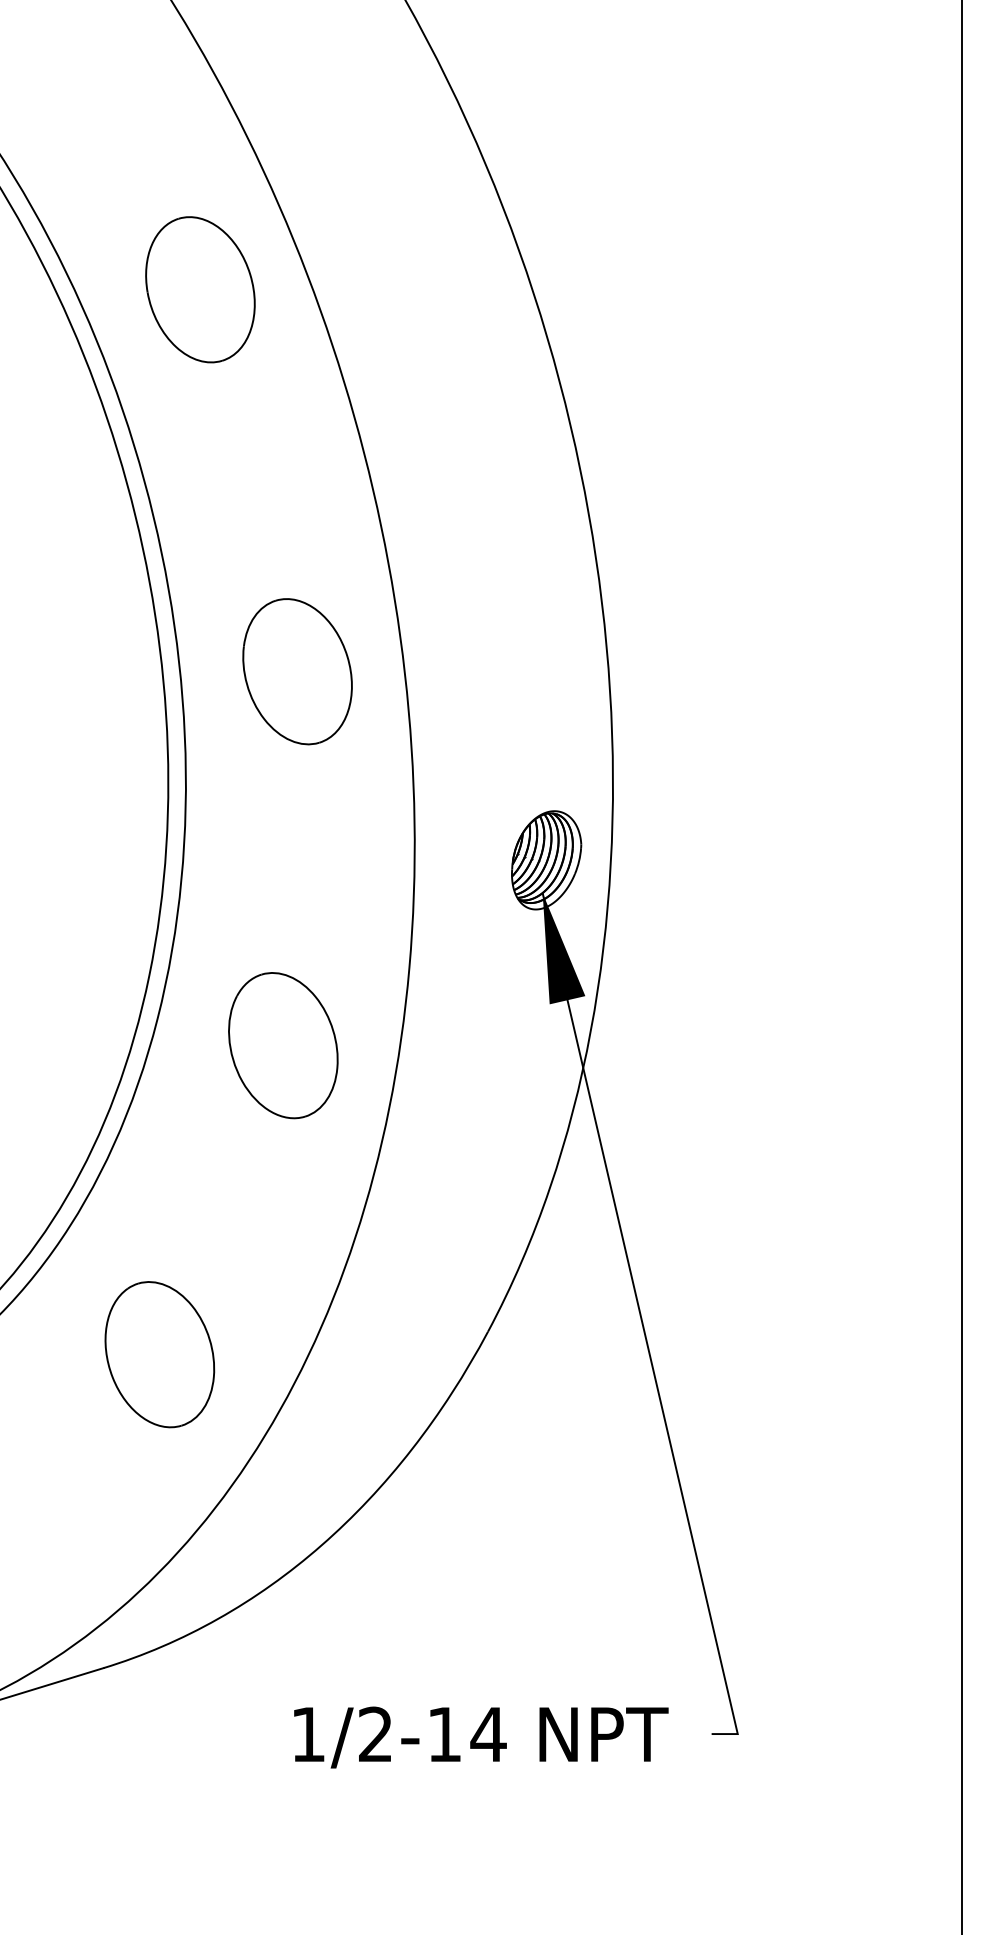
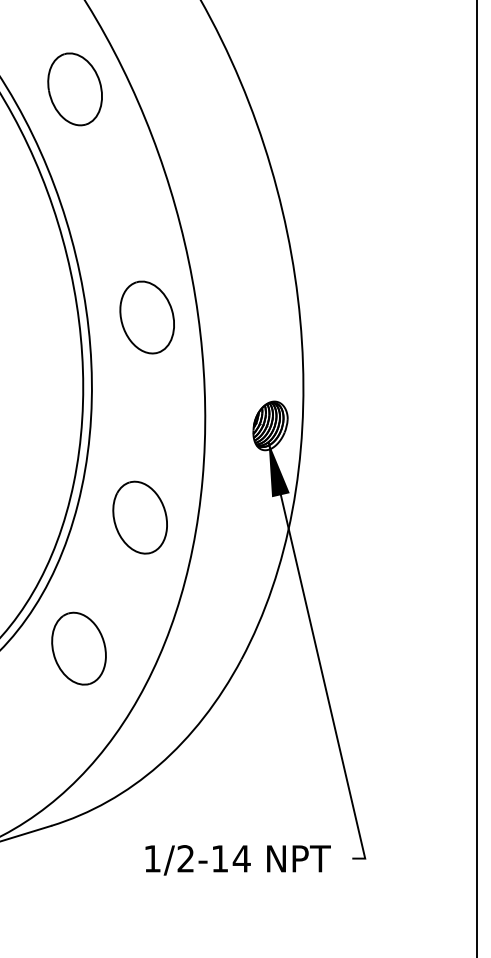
part: (199, 289) -> (74, 89), moved
part: (296, 671) -> (146, 317), moved
part: (158, 1354) -> (78, 648), moved

